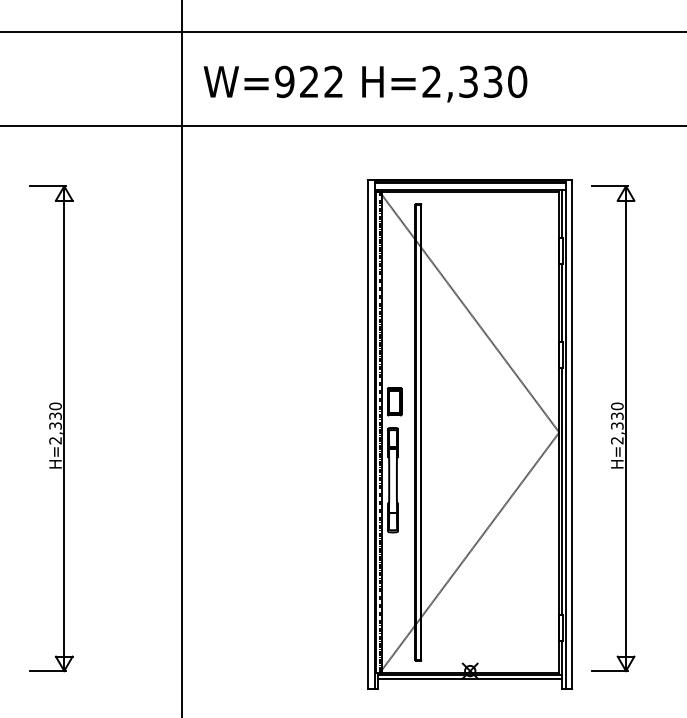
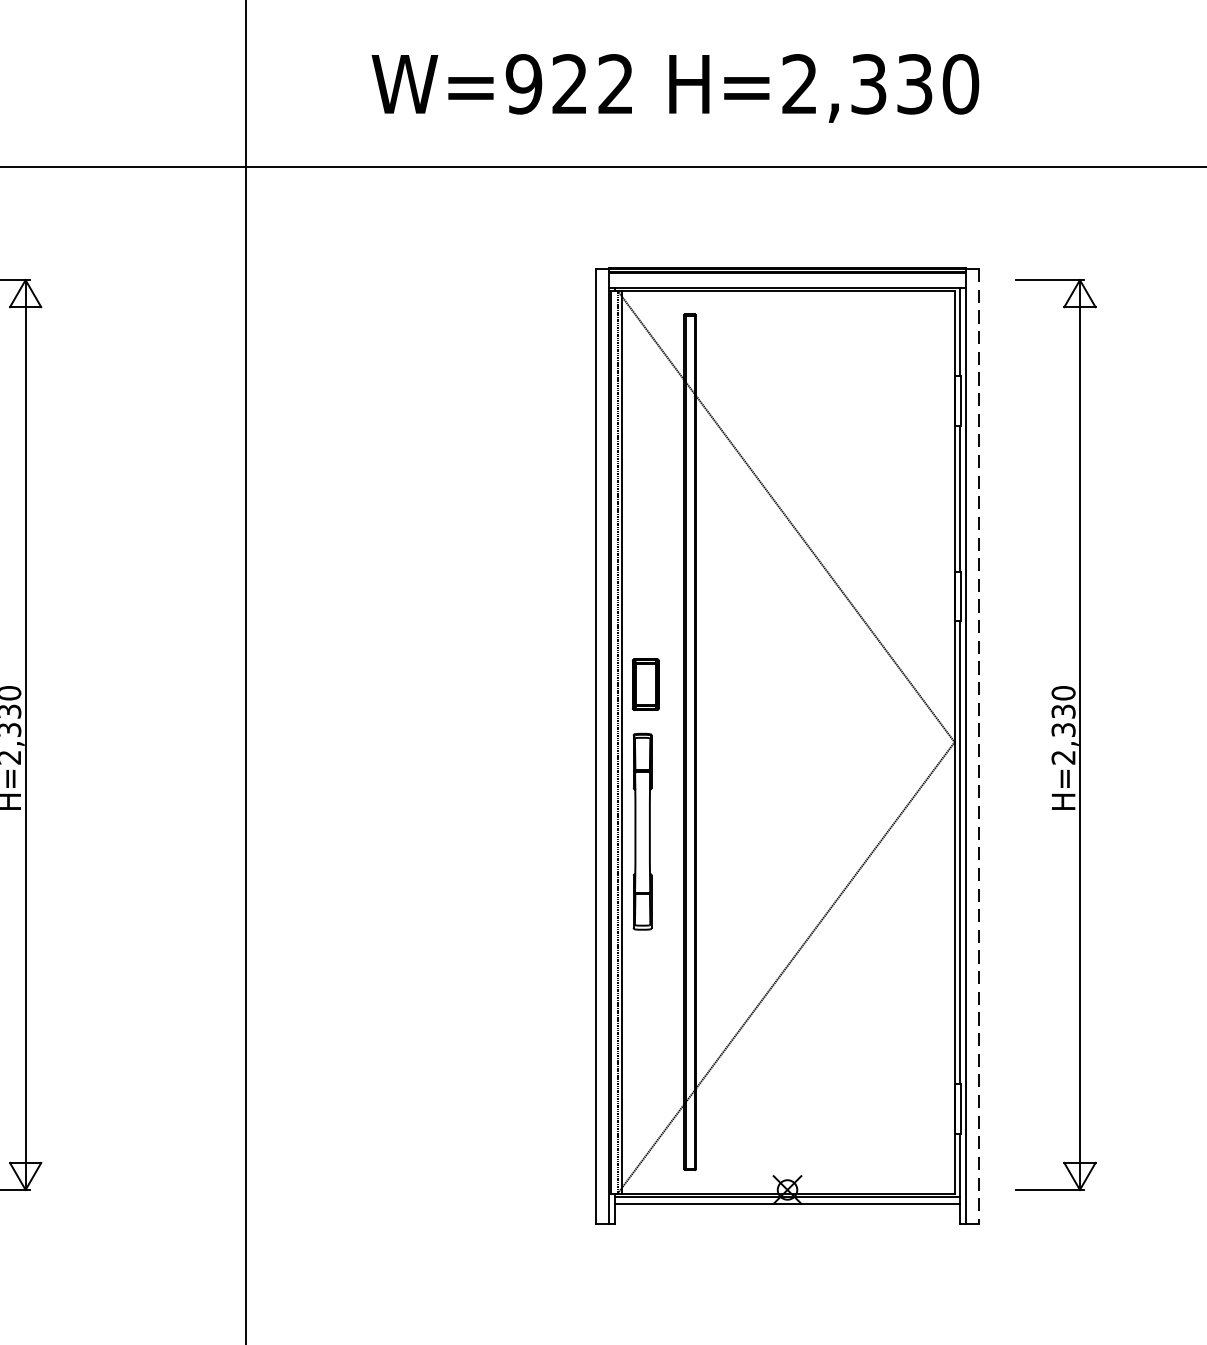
text: (365, 83) -> (675, 87), moved
line: (572, 435) -> (979, 747), solid -> dashed

